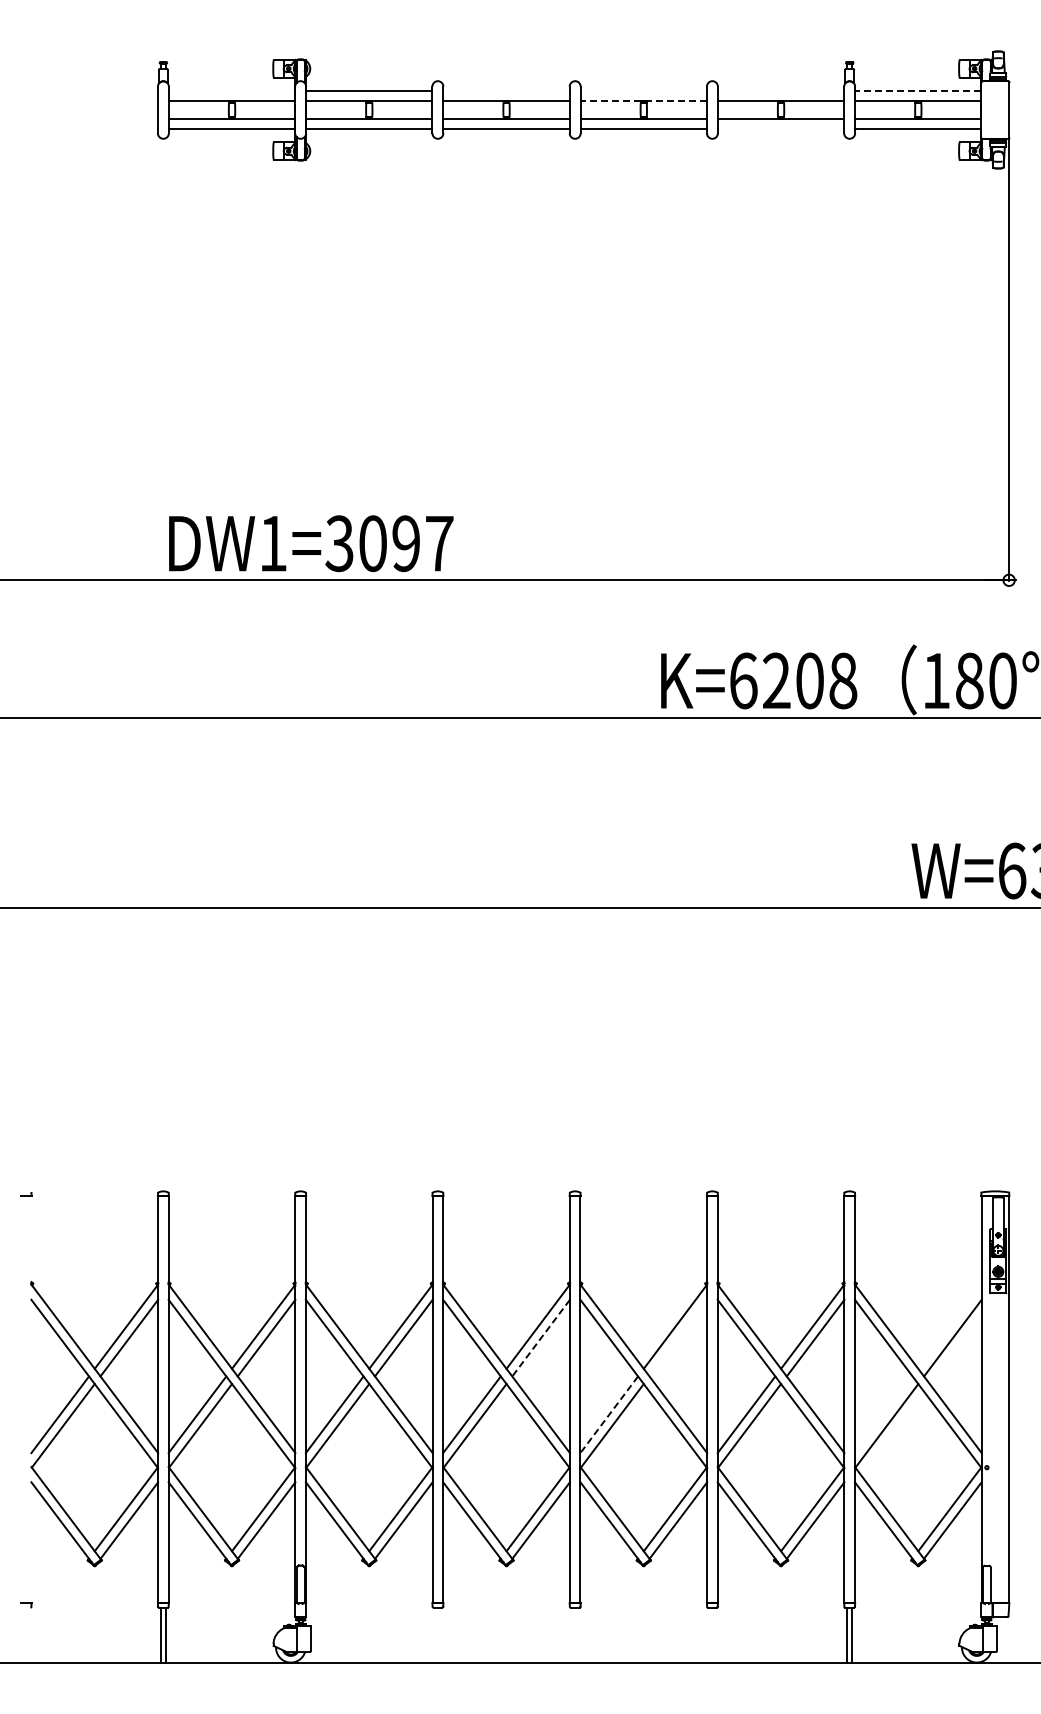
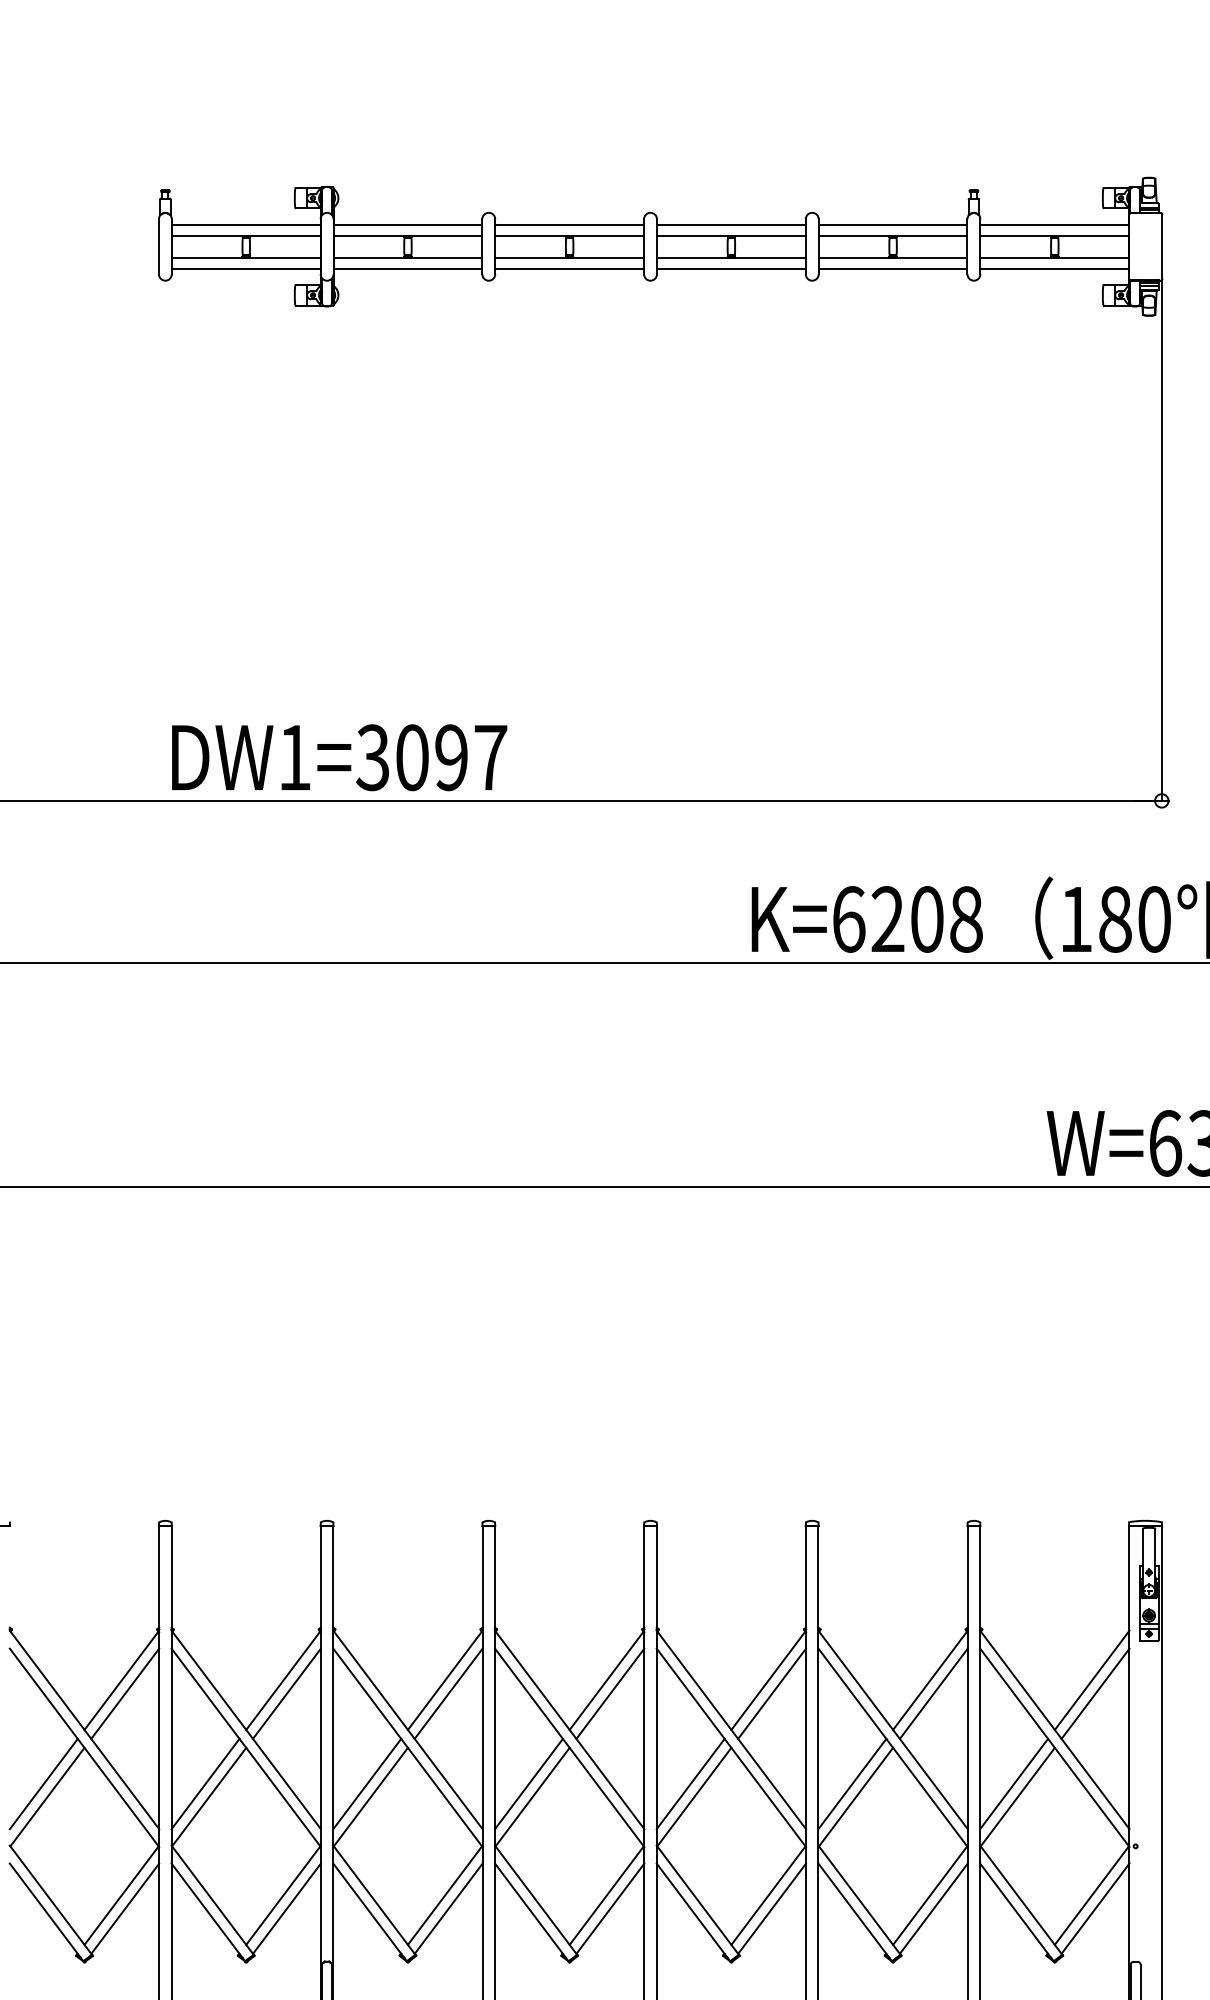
line: (231, 91) -> (245, 224), added
line: (506, 91) -> (569, 224), added
line: (643, 91) -> (731, 224), added
line: (780, 91) -> (892, 224), added
line: (917, 91) -> (1053, 224), dashed -> solid
line: (643, 100) -> (731, 235), dashed -> solid
line: (780, 128) -> (892, 268), added
line: (949, 1326) -> (1091, 1680), added
line: (678, 1337) -> (772, 1693), added
line: (541, 1338) -> (610, 1694), dashed -> solid
line: (609, 1414) -> (690, 1783), dashed -> solid
line: (883, 1414) -> (1013, 1783), added

